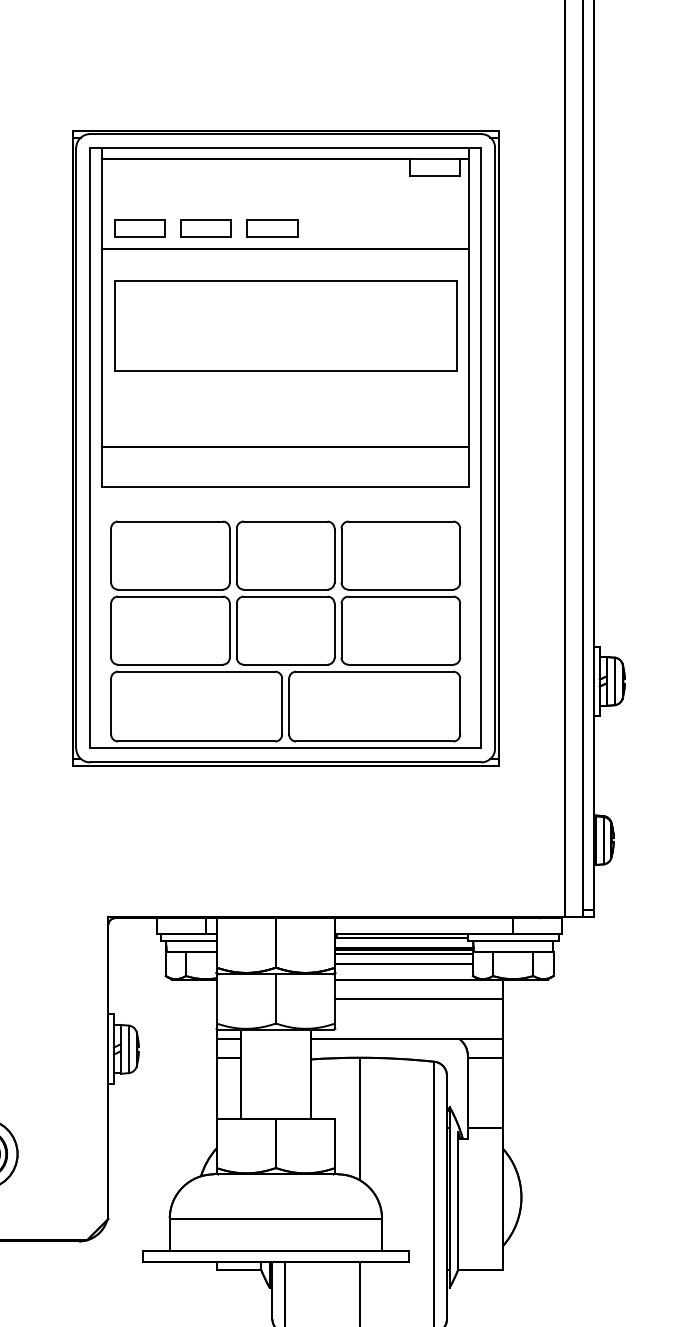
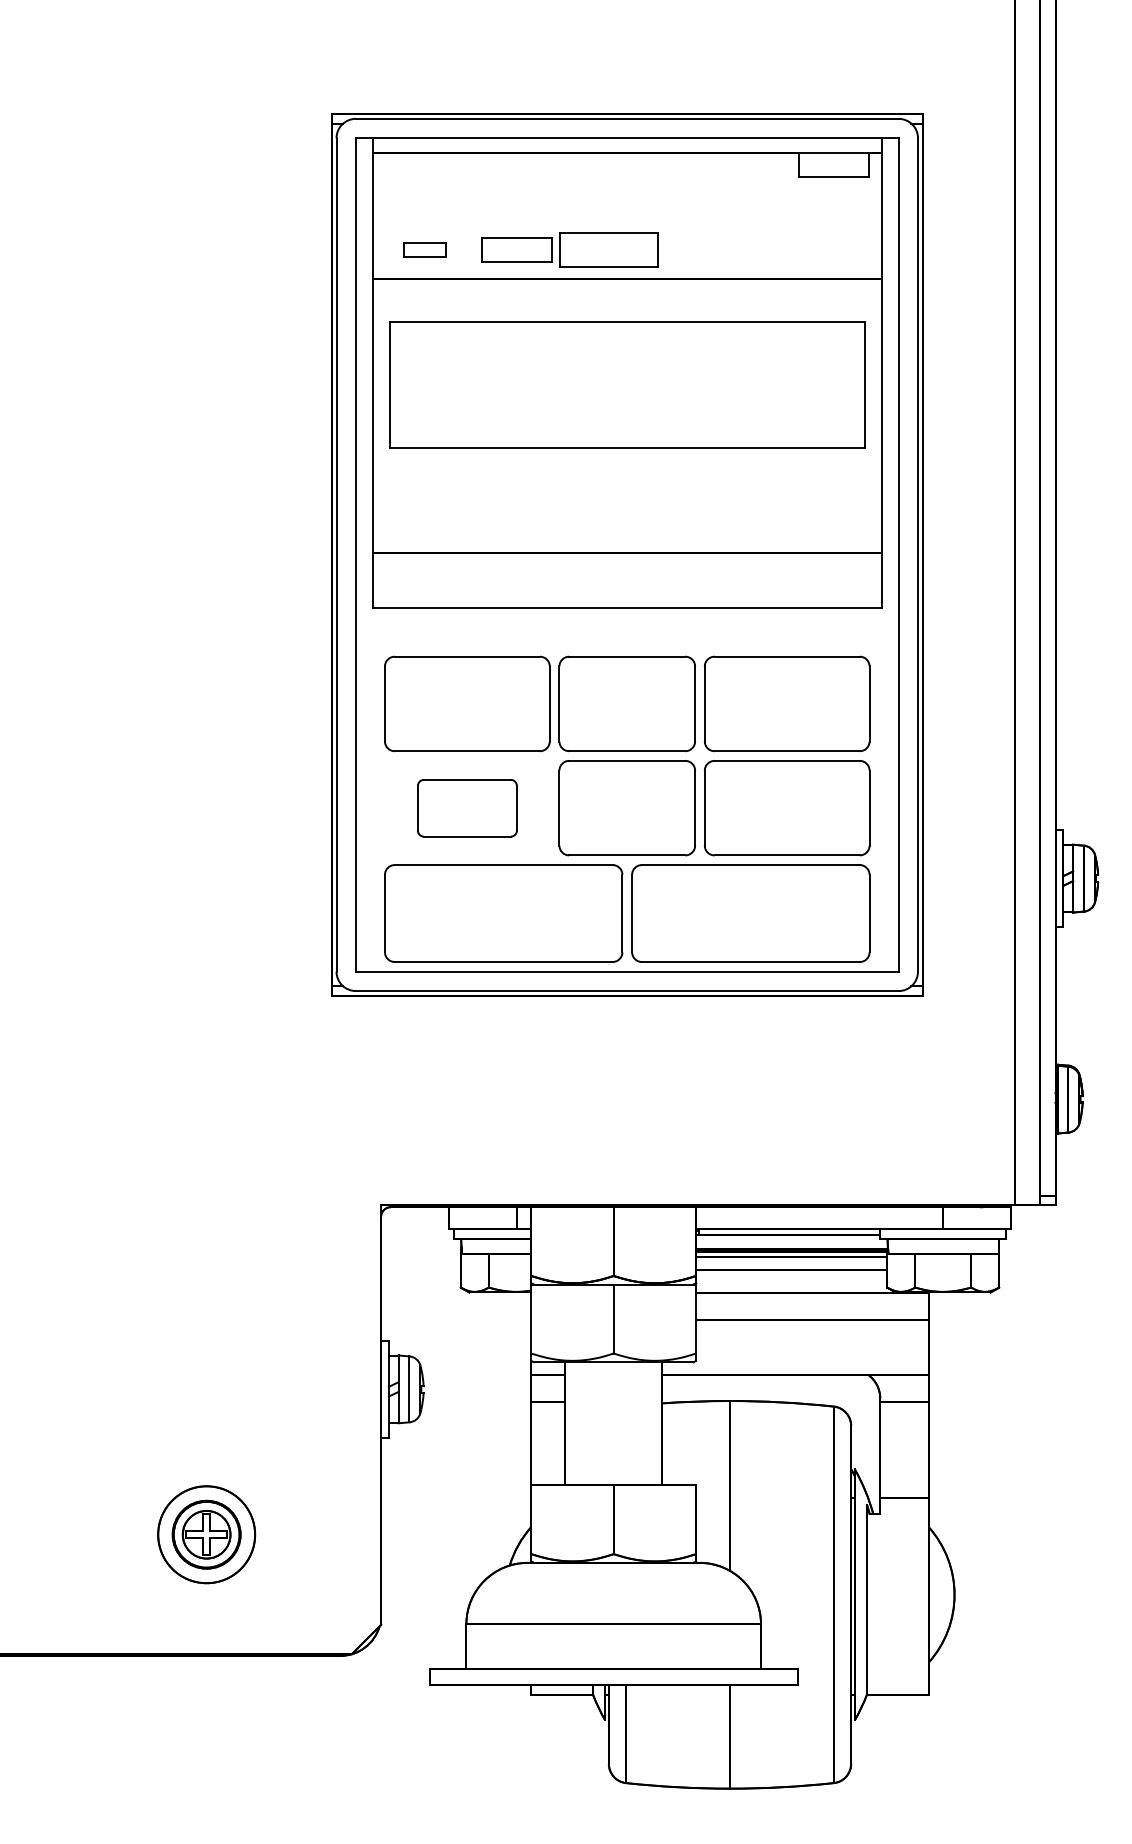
part: (139, 228) -> (424, 249), size x0.6
part: (272, 228) -> (608, 249), size x1.4
part: (170, 630) -> (467, 808), size x0.6

